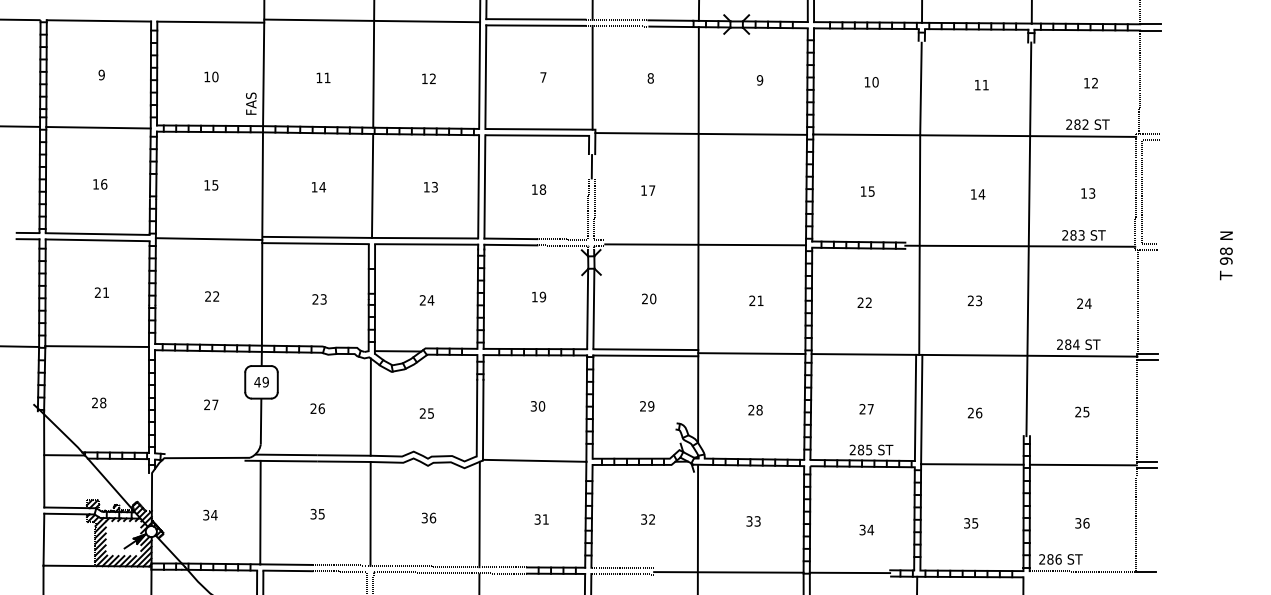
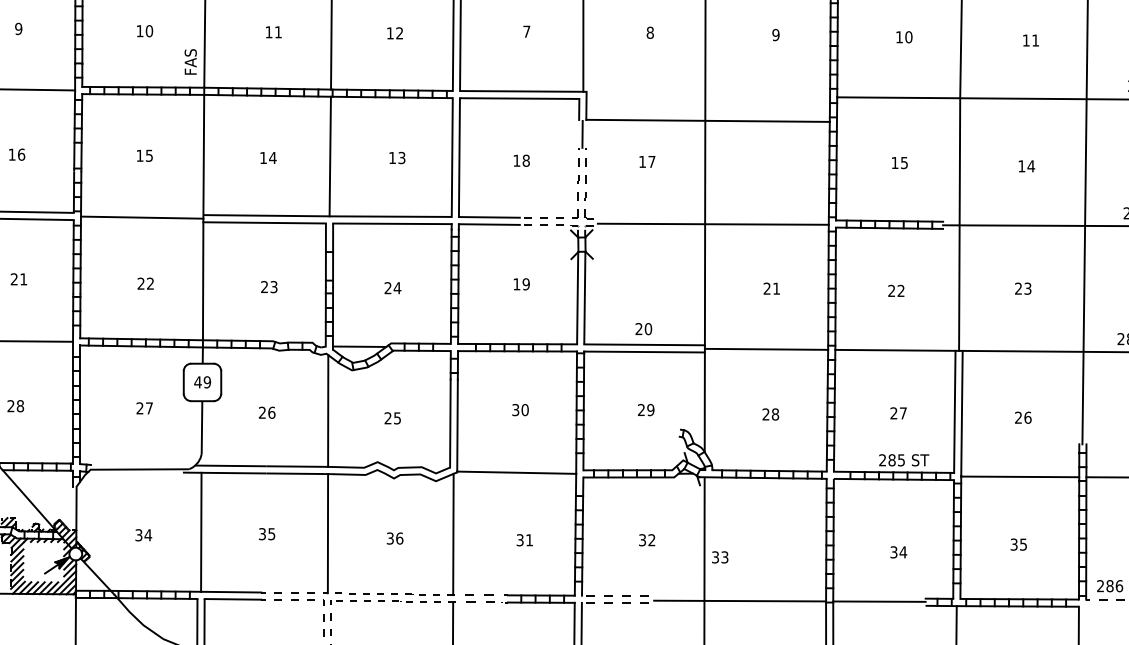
line: (701, 133) -> (708, 120), moved
text: (649, 298) -> (644, 328), moved
text: (753, 521) -> (720, 557), moved

